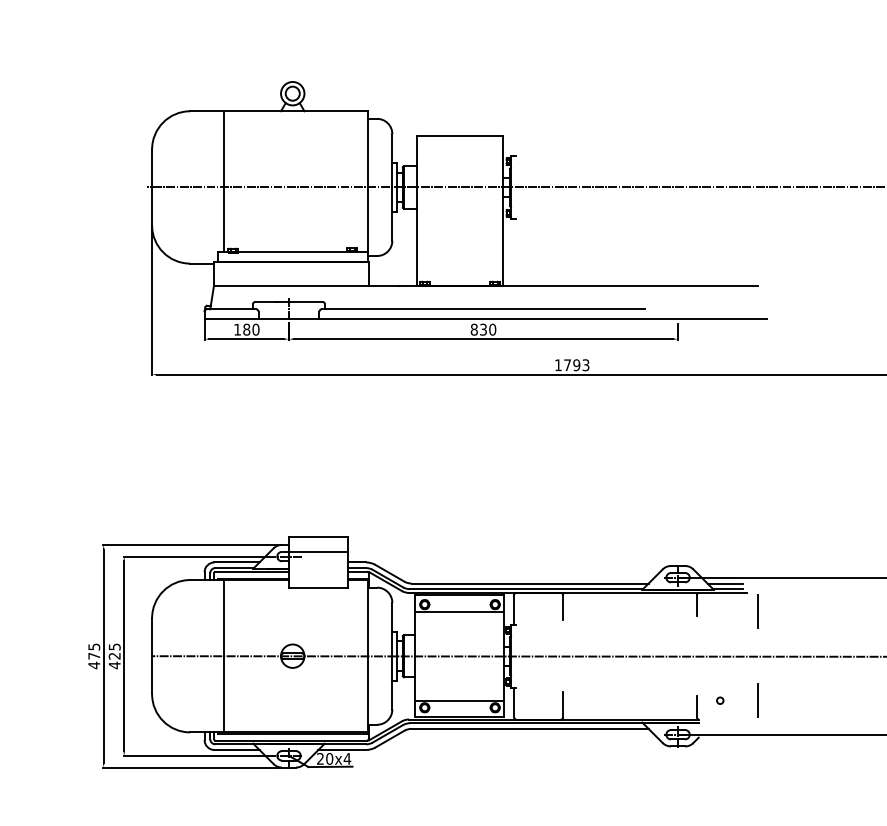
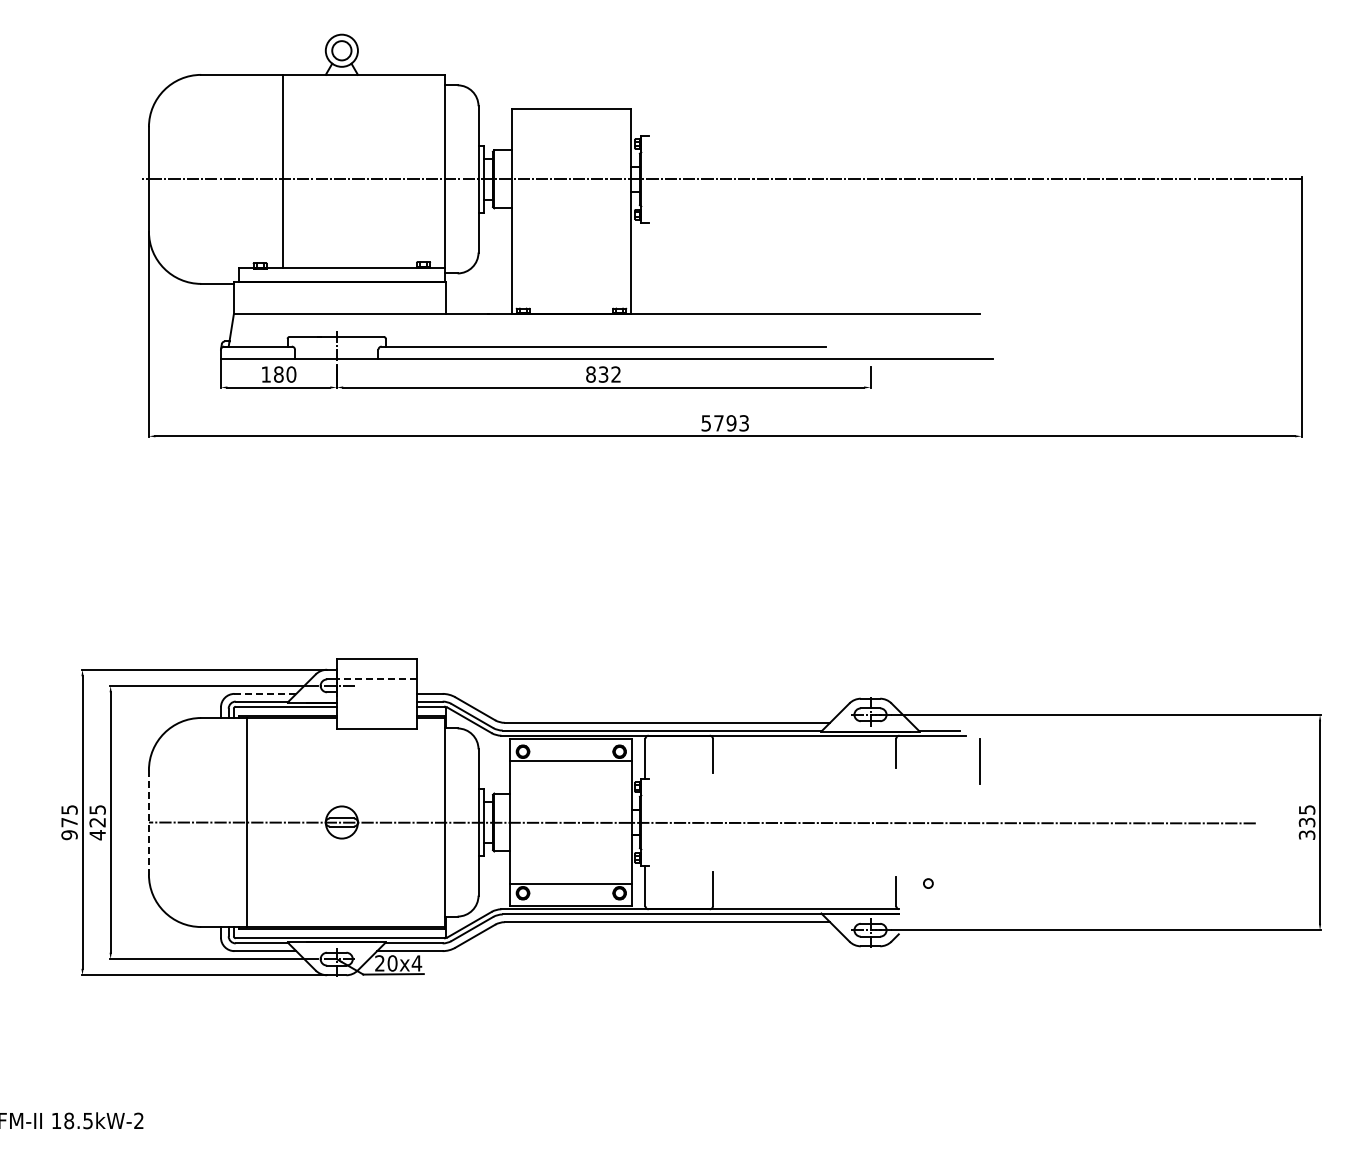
line: (223, 181) -> (283, 171), moved
text: (492, 329) -> (616, 374), 830 -> 832
text: (557, 365) -> (705, 423), 1793 -> 5793
line: (317, 551) -> (376, 679), solid -> dashed
line: (237, 562) -> (265, 693), solid -> dashed
line: (724, 583) -> (934, 722), removed
line: (151, 656) -> (148, 823), solid -> dashed
text: (94, 665) -> (69, 835), 475 -> 975
line: (757, 700) -> (979, 883), removed

